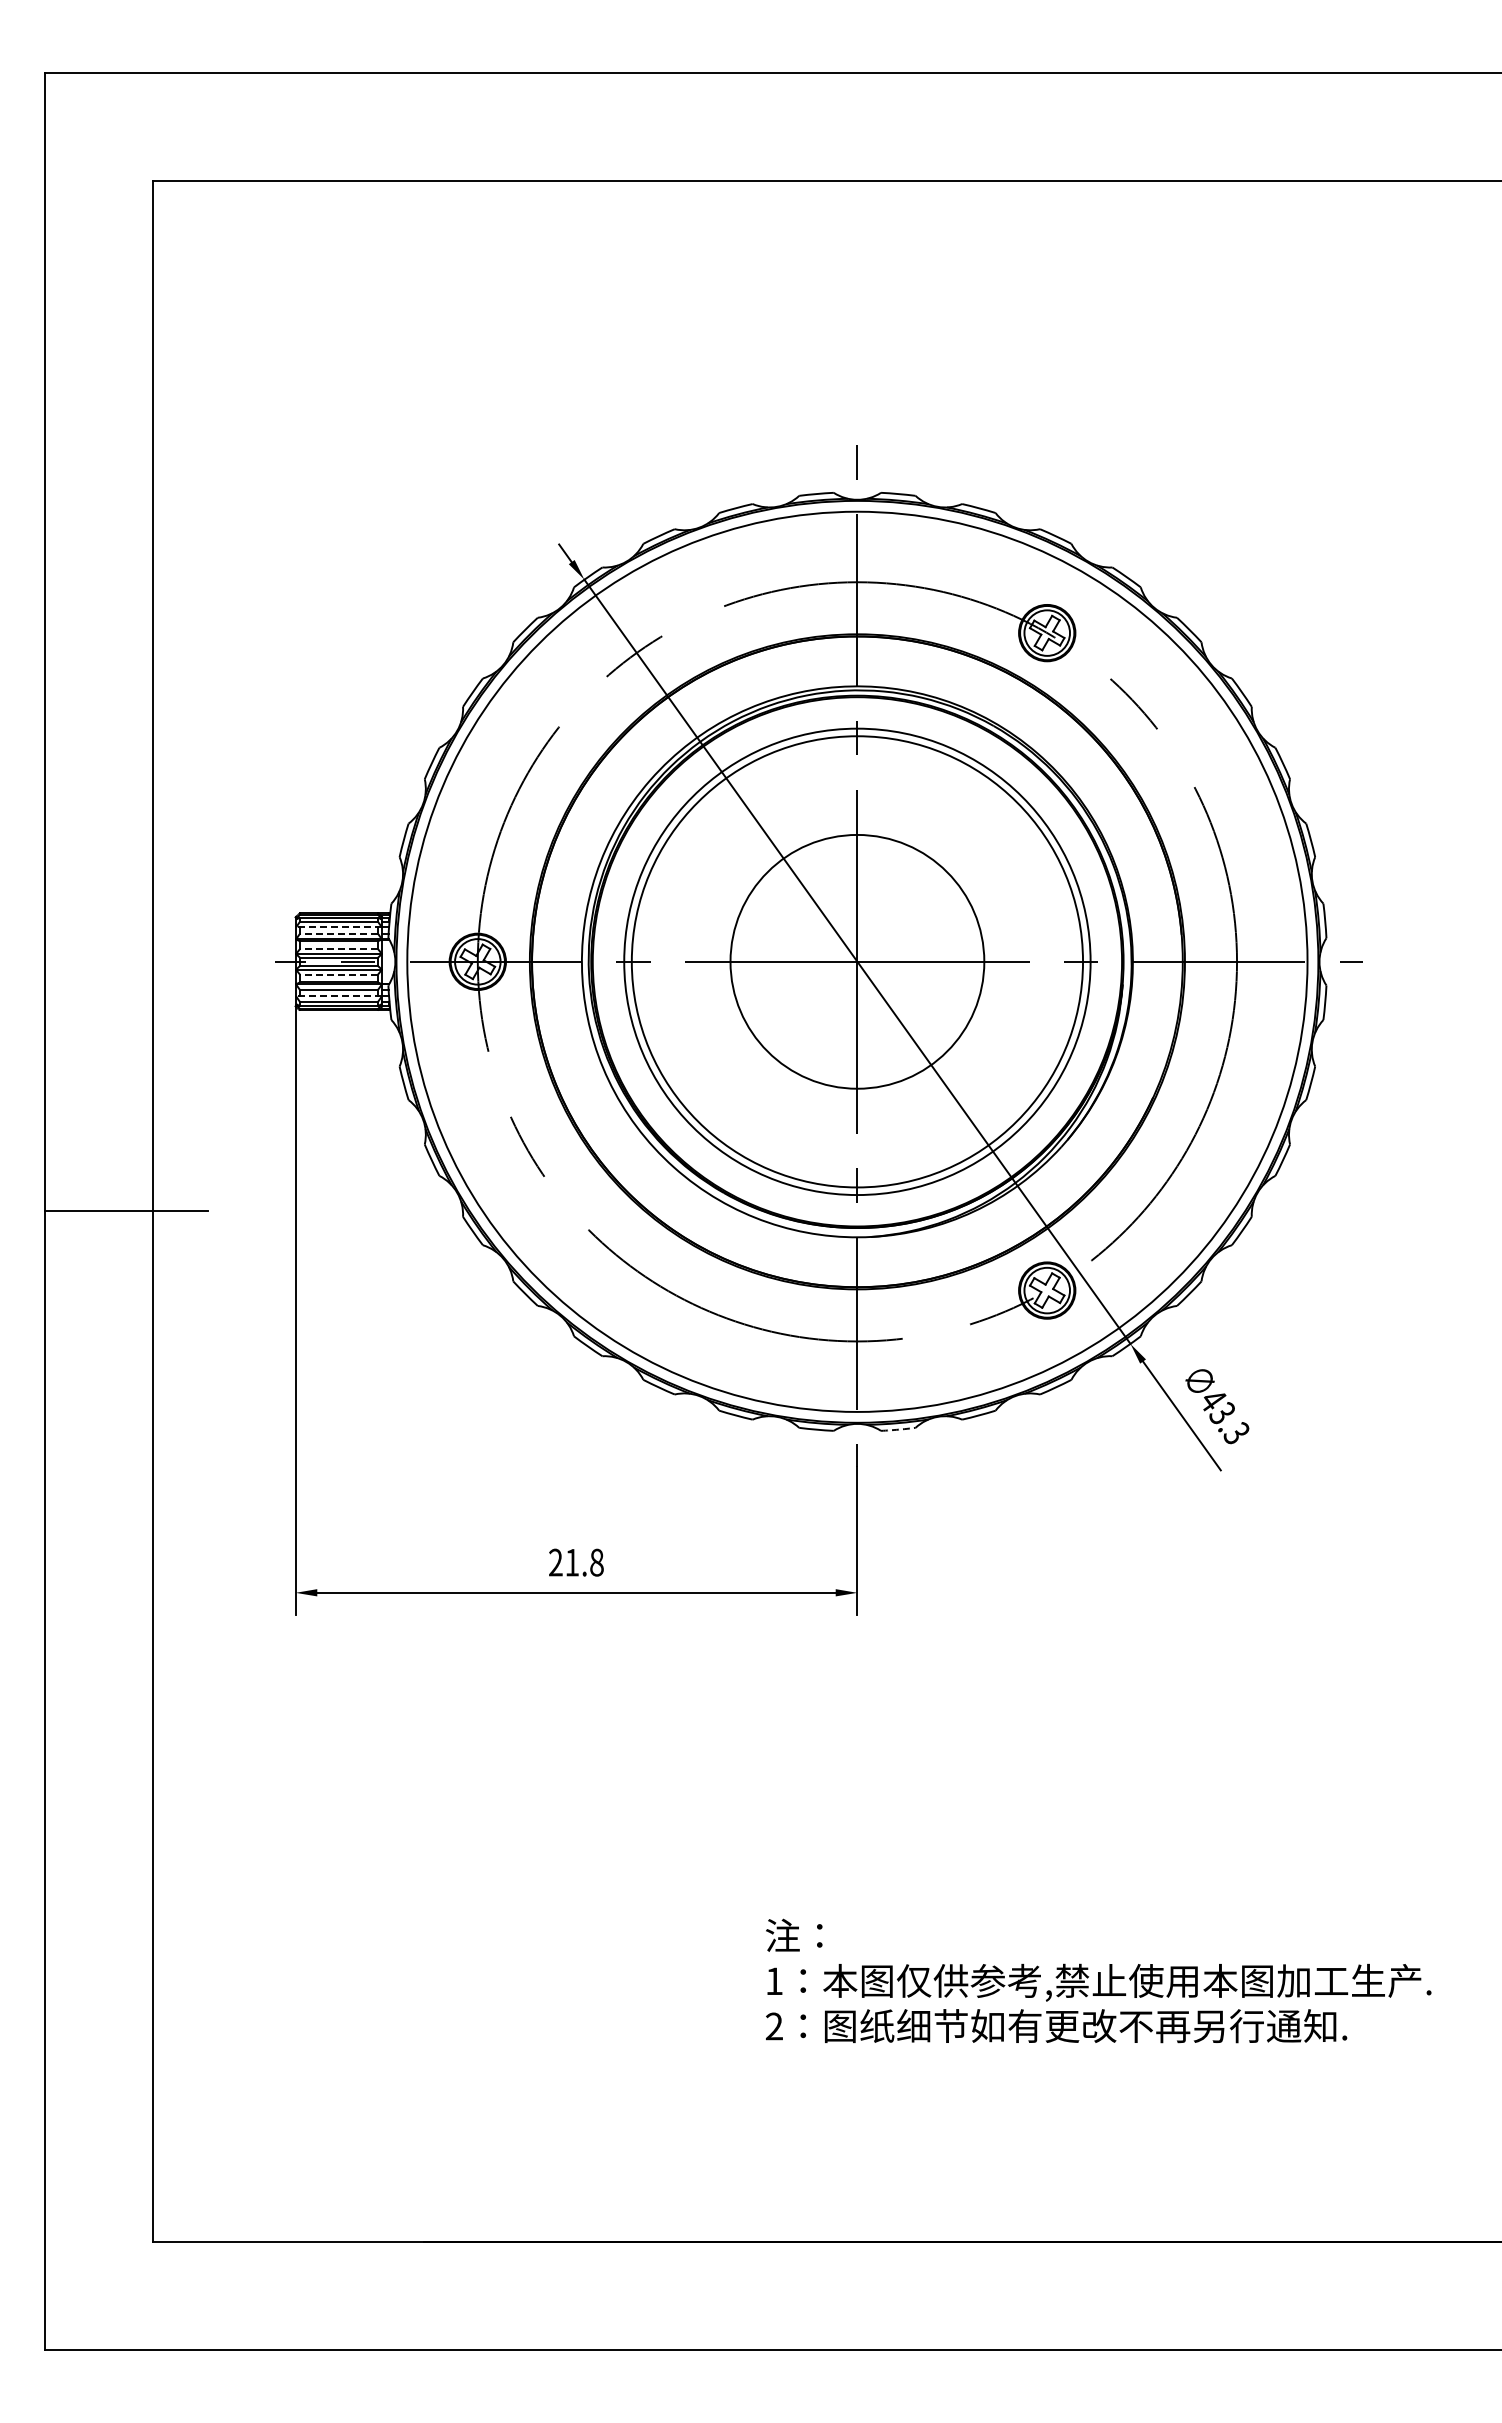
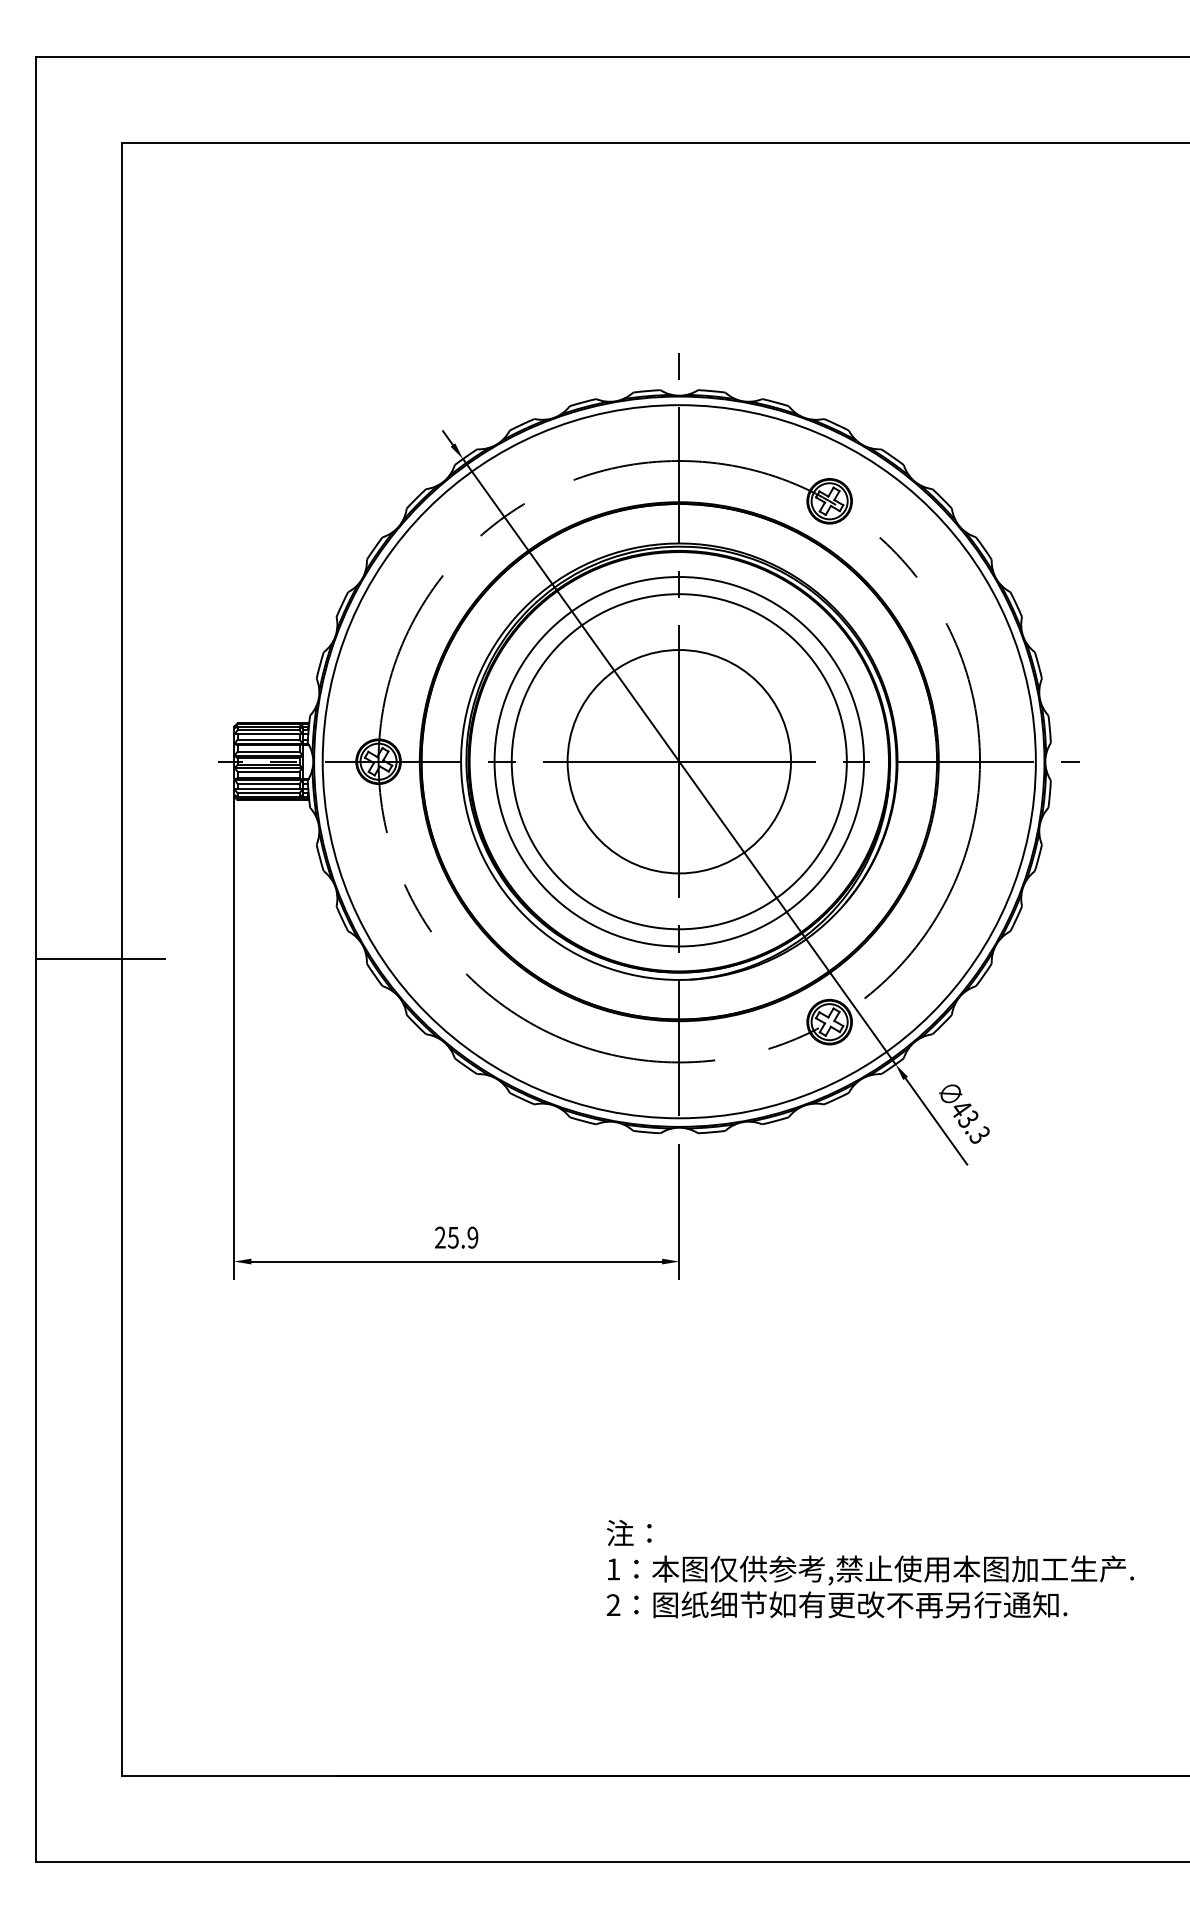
line: (338, 927) -> (268, 734), dashed -> solid
line: (338, 933) -> (268, 739), dashed -> solid
line: (338, 949) -> (268, 751), dashed -> solid
circle: (856, 961) -> (678, 761), size x1.67
circle: (857, 961) -> (679, 761), size x0.62
line: (338, 974) -> (268, 771), dashed -> solid
line: (338, 996) -> (268, 789), dashed -> solid
arc: (898, 1429) -> (711, 1132), dashed -> solid
text: (584, 1562) -> (463, 1237), 21.8 -> 25.9

